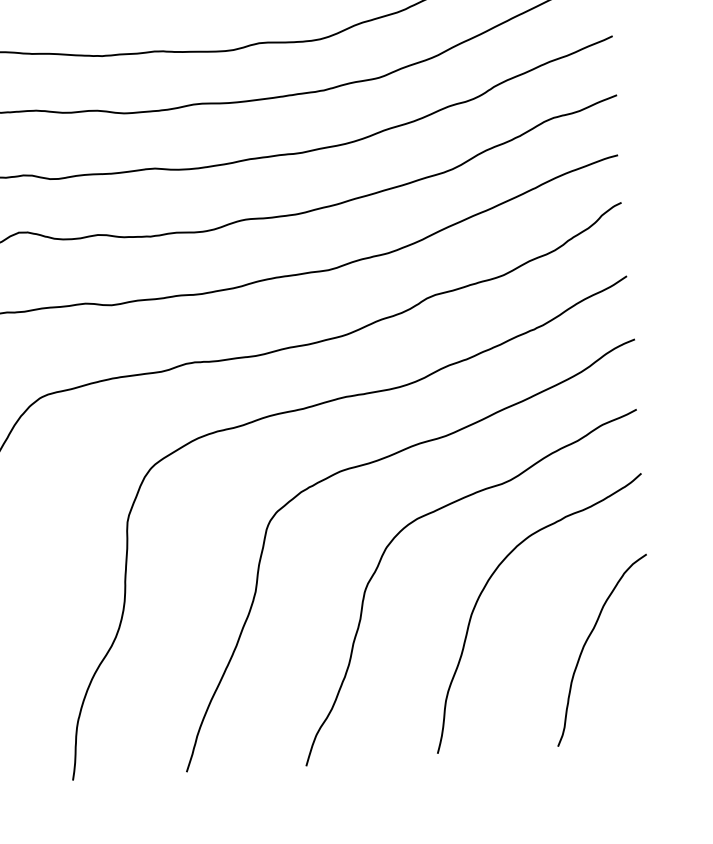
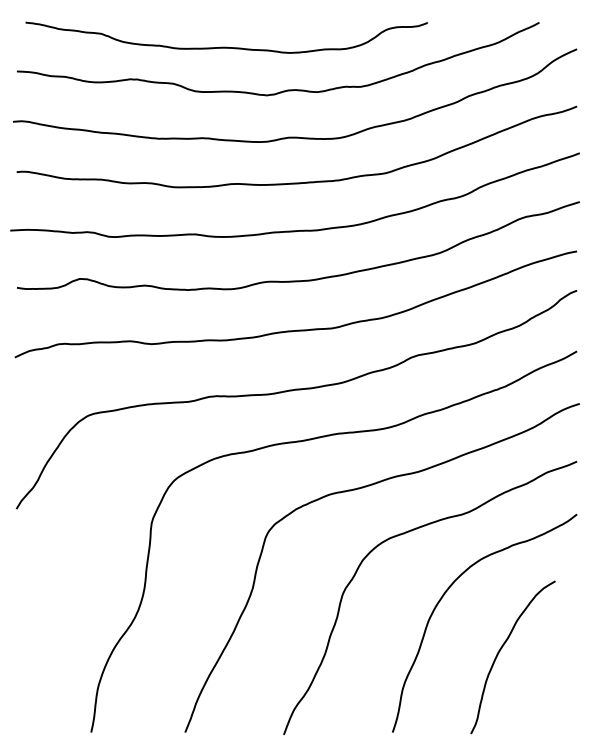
curve: (586, 644) -> (500, 651), moved

